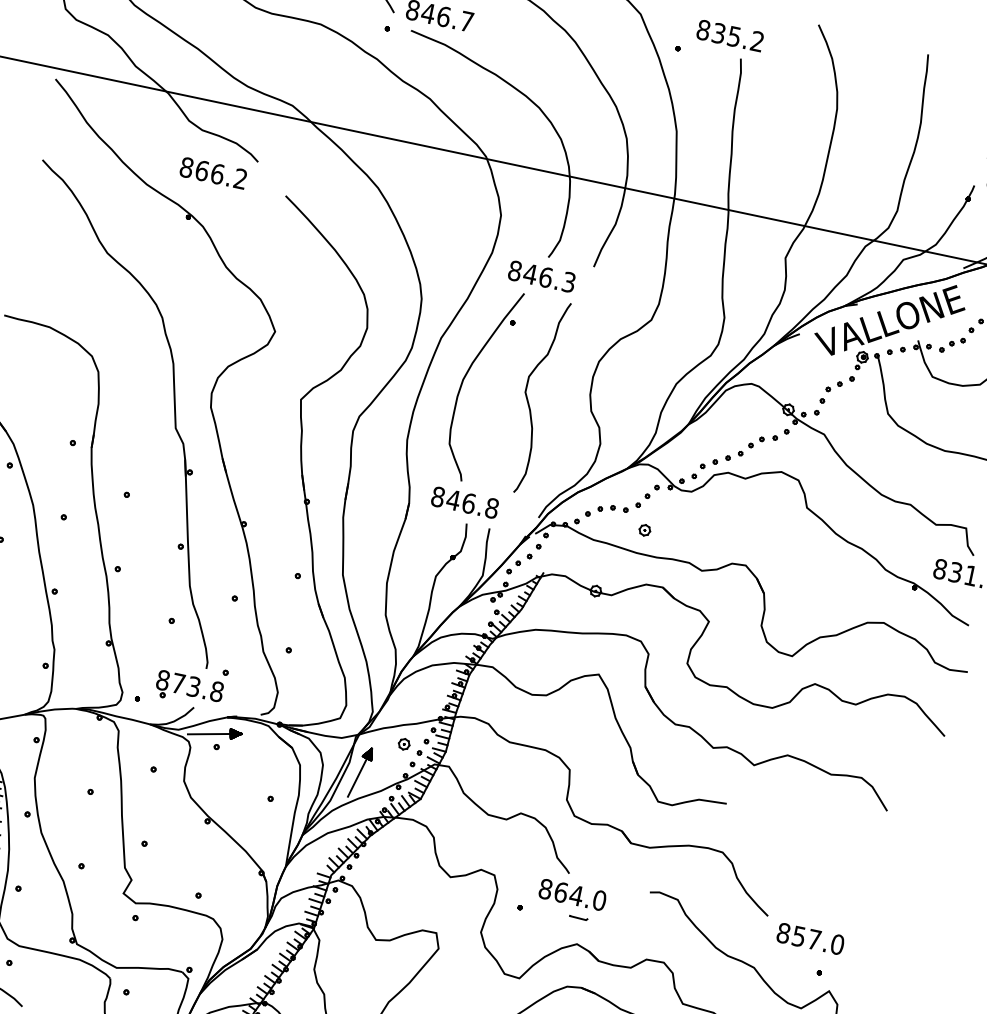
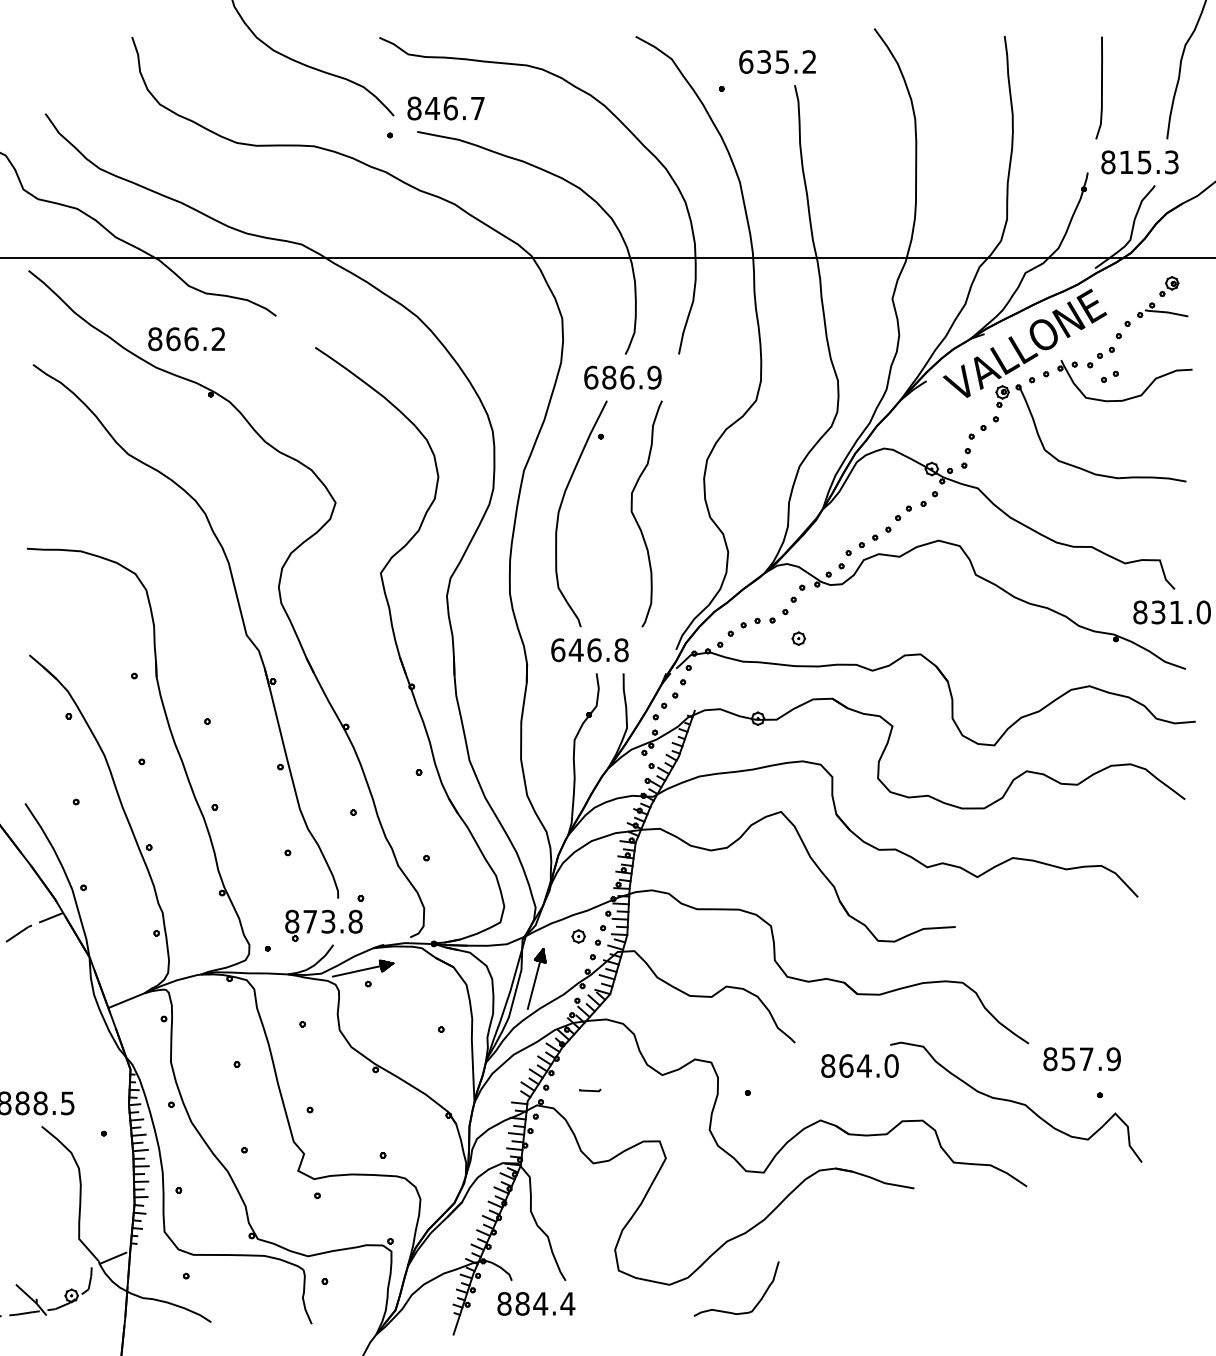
text: (703, 29) -> (746, 61), 835.2 -> 635.2
text: (213, 173) -> (186, 339), moved
text: (541, 276) -> (622, 377), 846.3 -> 686.9
part: (956, 362) -> (1109, 376), added
text: (438, 496) -> (558, 649), 846.8 -> 646.8
text: (572, 894) -> (859, 1065), moved
line: (578, 917) -> (590, 1090), moved
text: (837, 944) -> (1113, 1059), 857.0 -> 857.9

